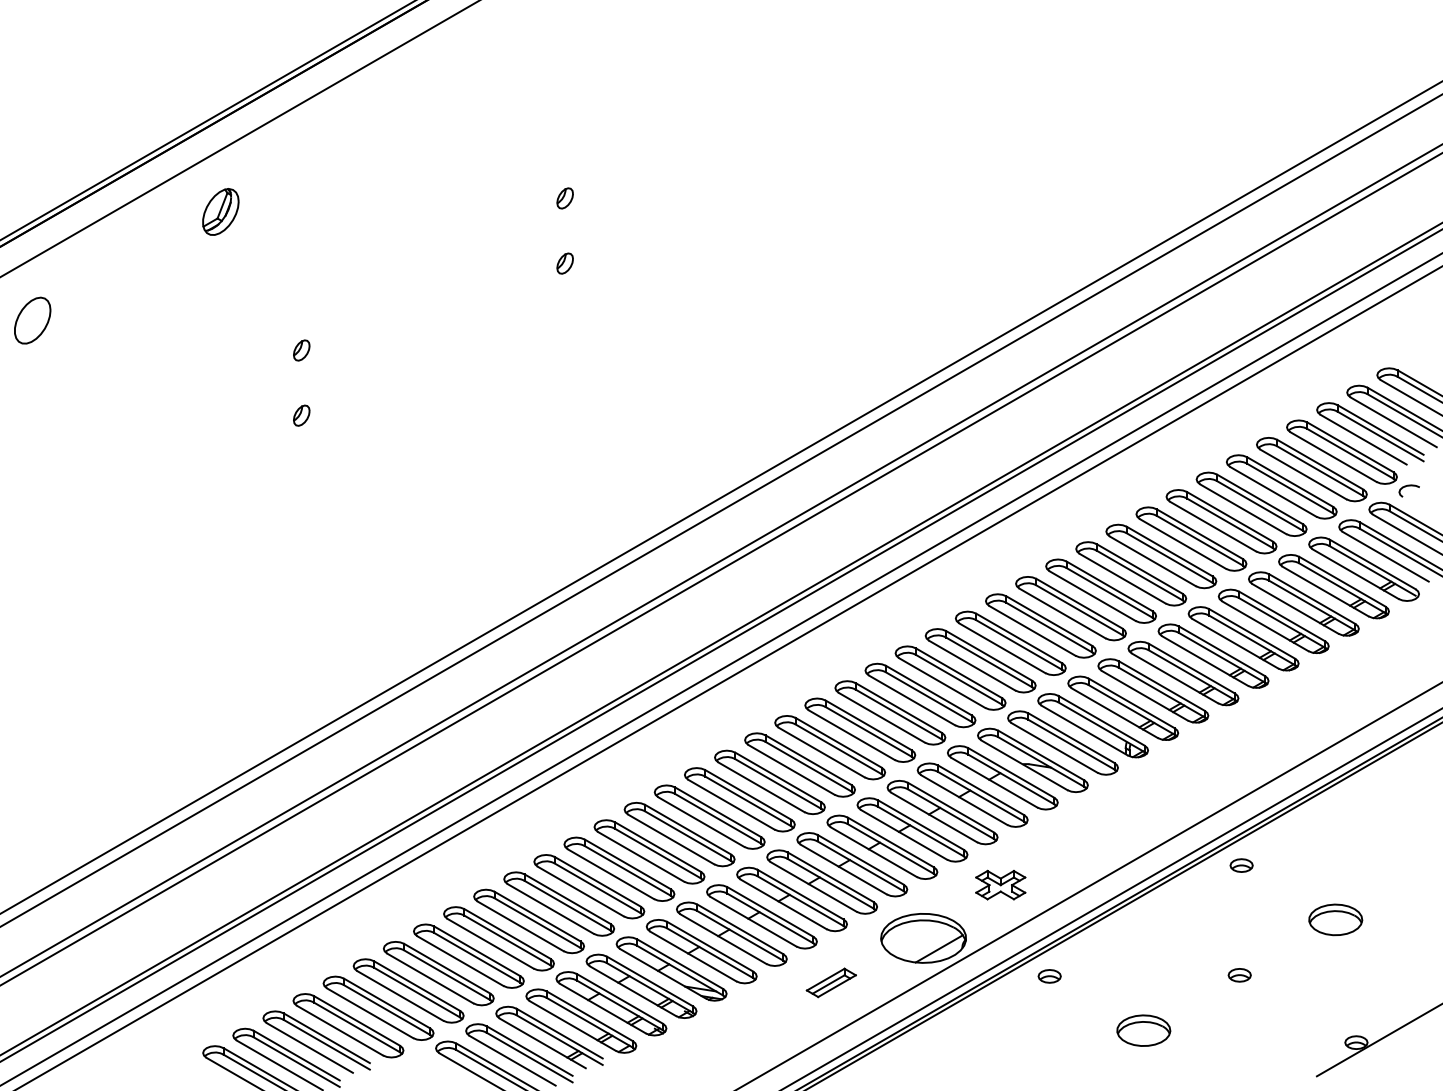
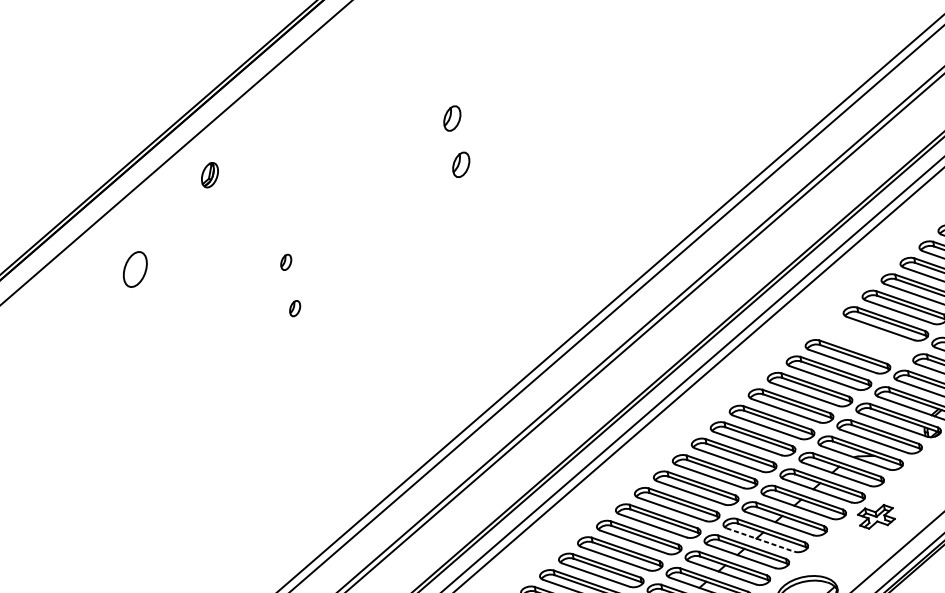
part: (564, 198) -> (451, 118), size x1.6
part: (220, 211) -> (209, 174), size x0.7
part: (564, 263) -> (460, 164), size x1.6
part: (32, 320) -> (135, 269), moved
part: (1070, 608) -> (866, 340), removed
line: (873, 852) -> (760, 540), solid -> dashed
part: (1000, 884) -> (876, 516), moved

